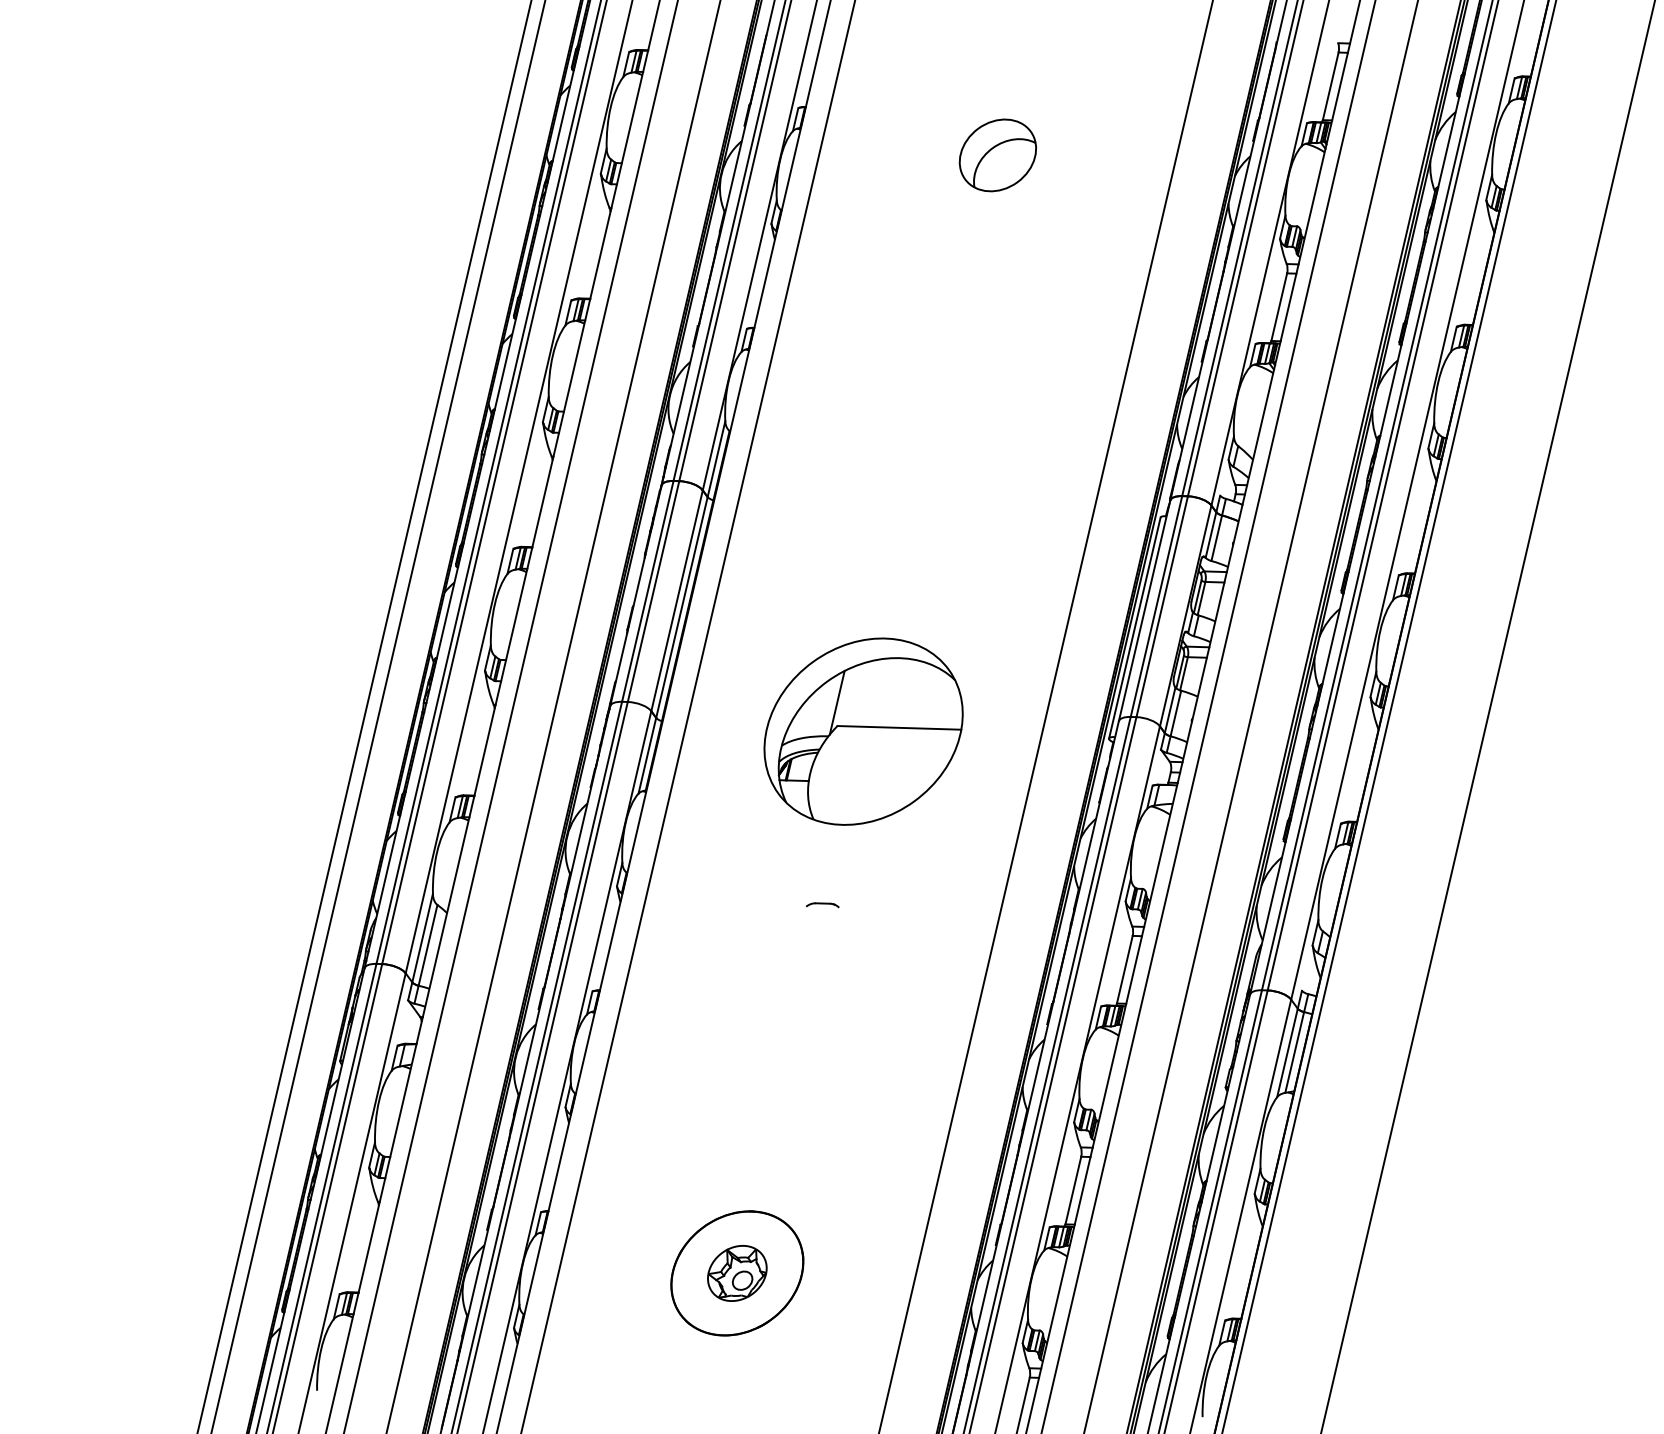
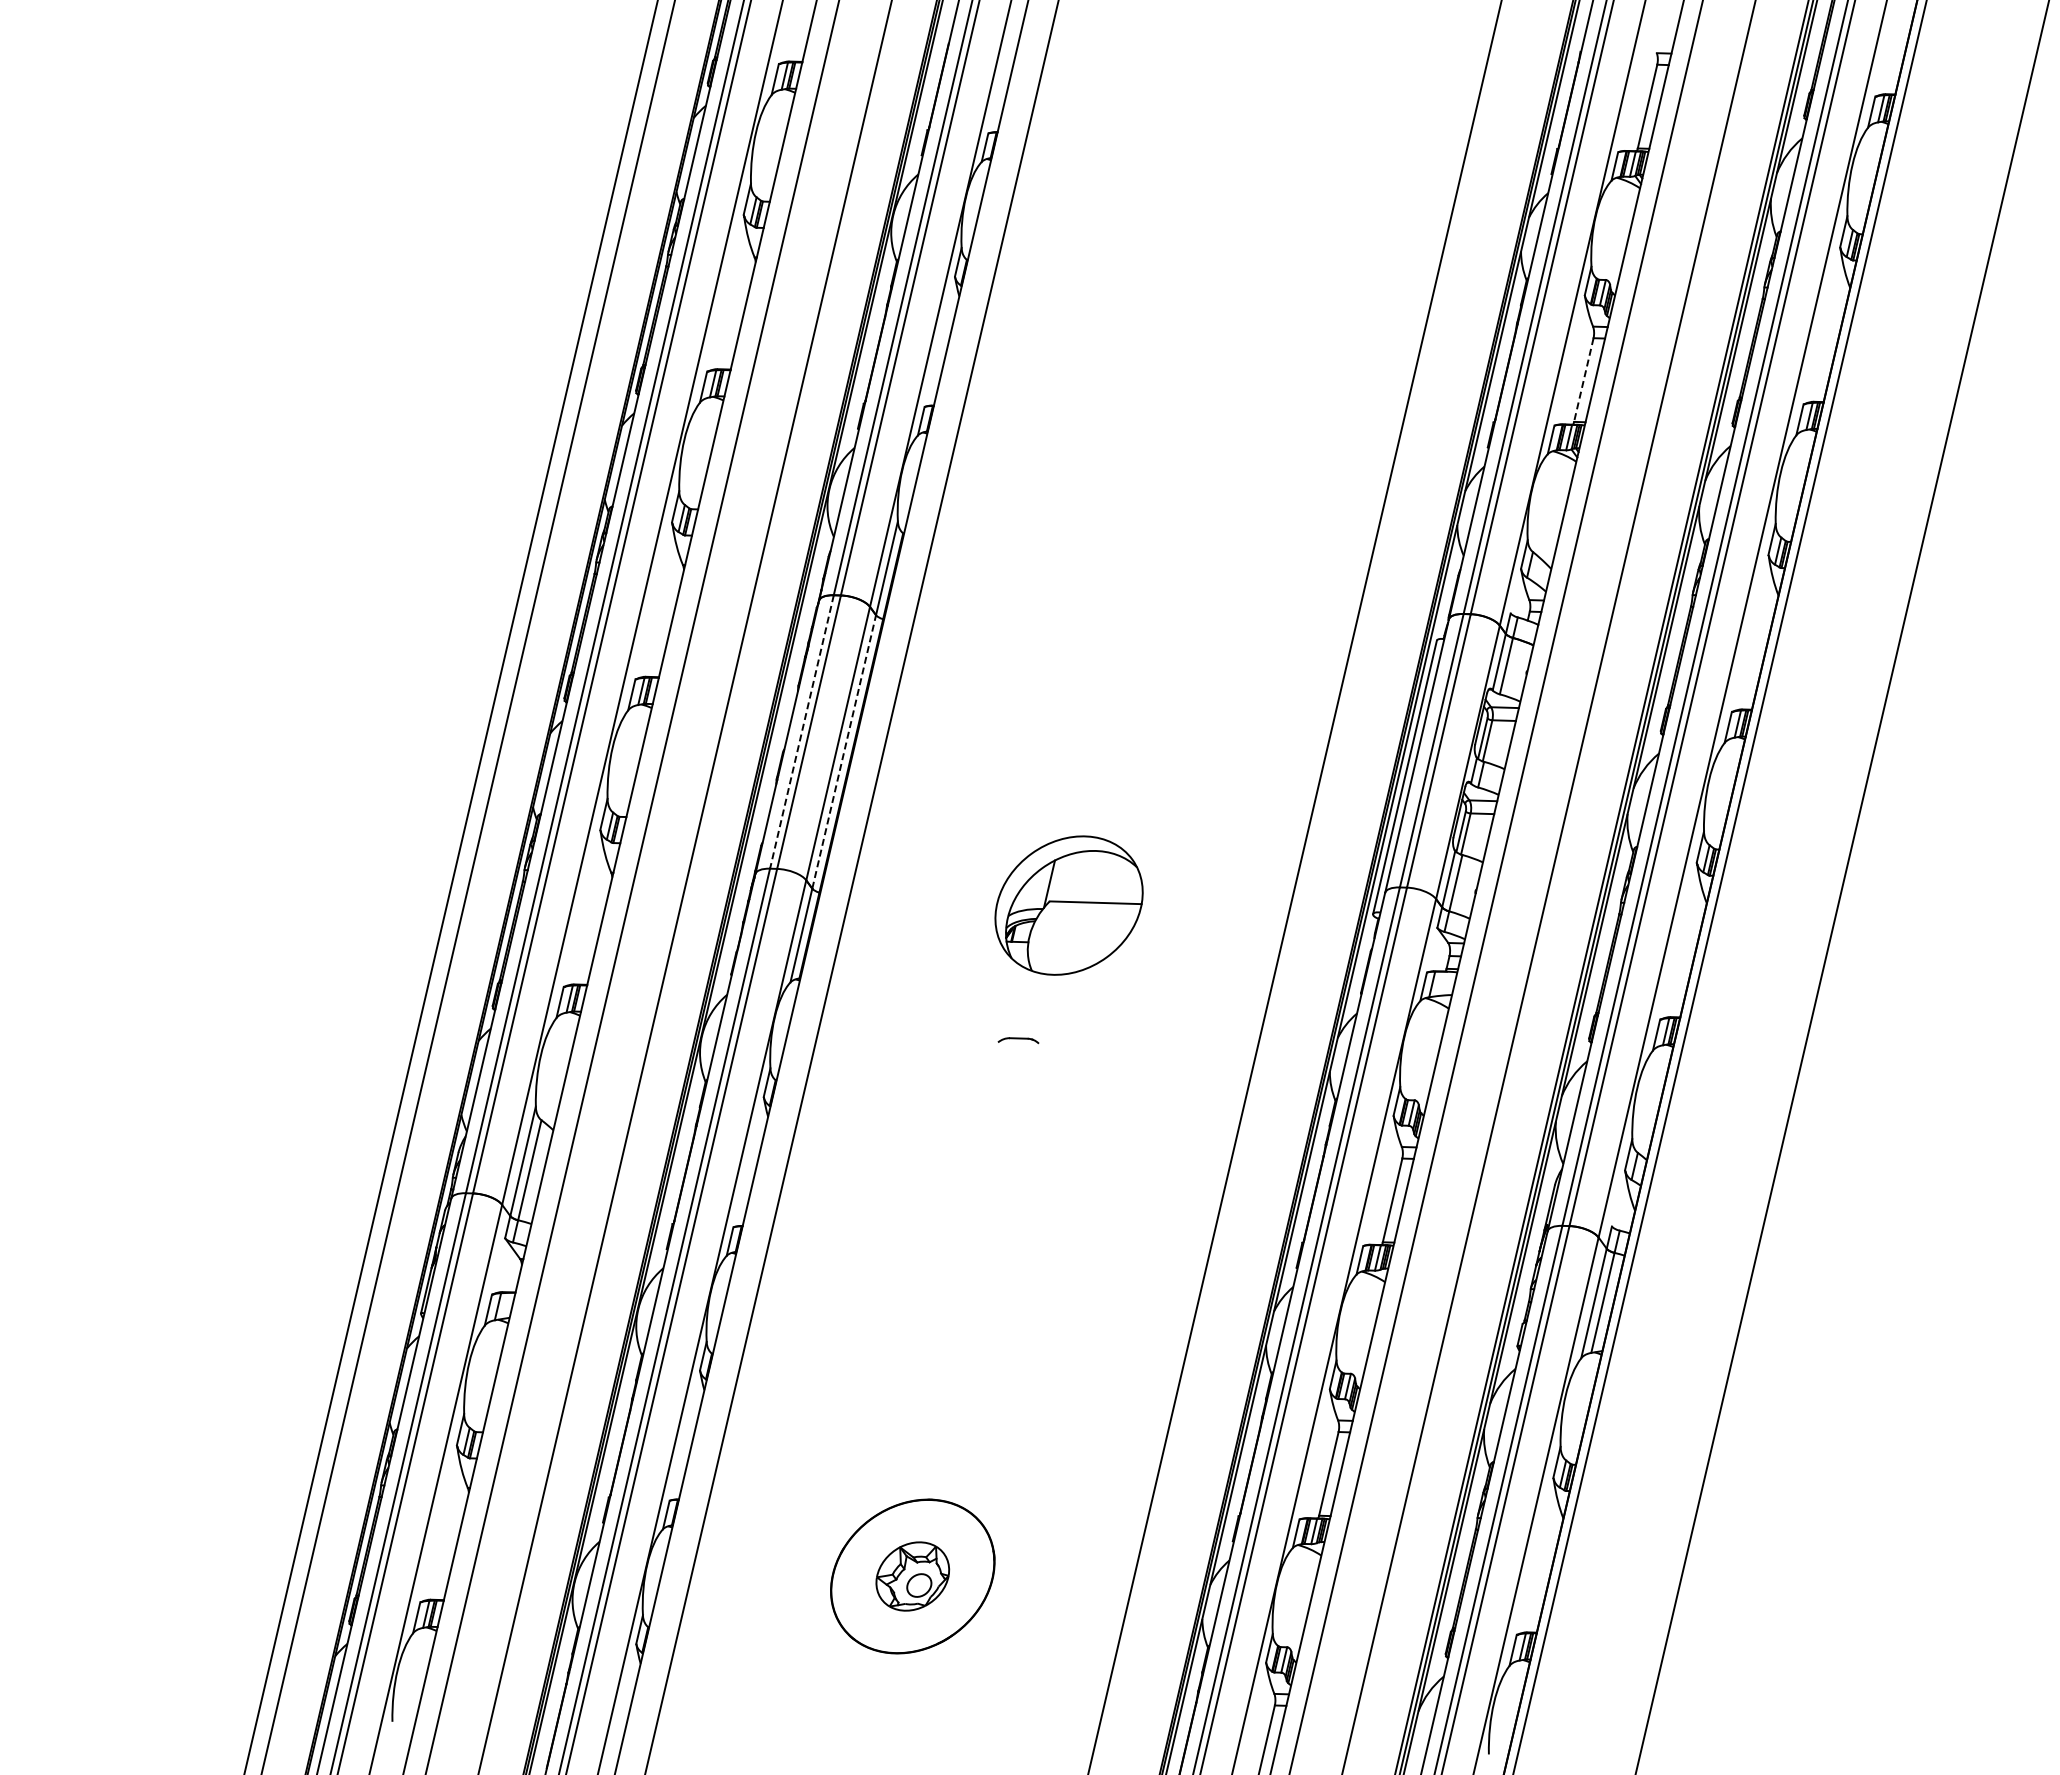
part: (997, 154) -> (1235, 191), removed
line: (1279, 307) -> (1583, 380), solid -> dashed
line: (647, 591) -> (801, 732), solid -> dashed
line: (682, 607) -> (844, 751), solid -> dashed
part: (863, 731) -> (1068, 905), size x0.6
part: (822, 905) -> (1018, 1040), moved

